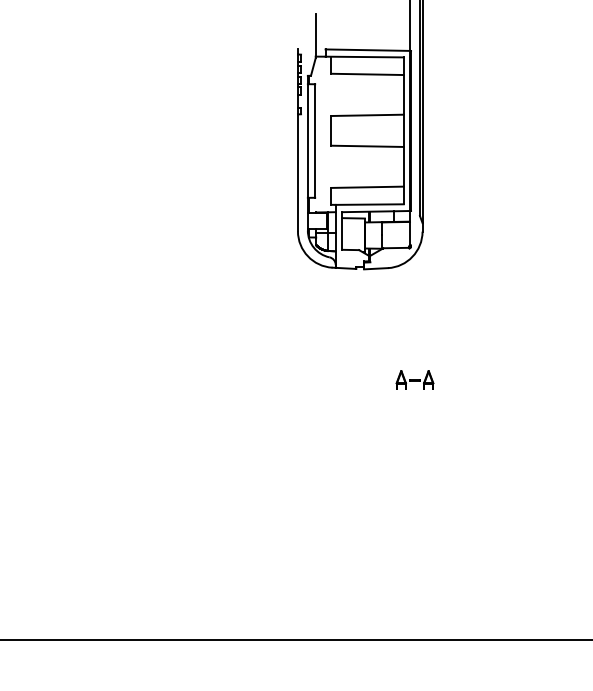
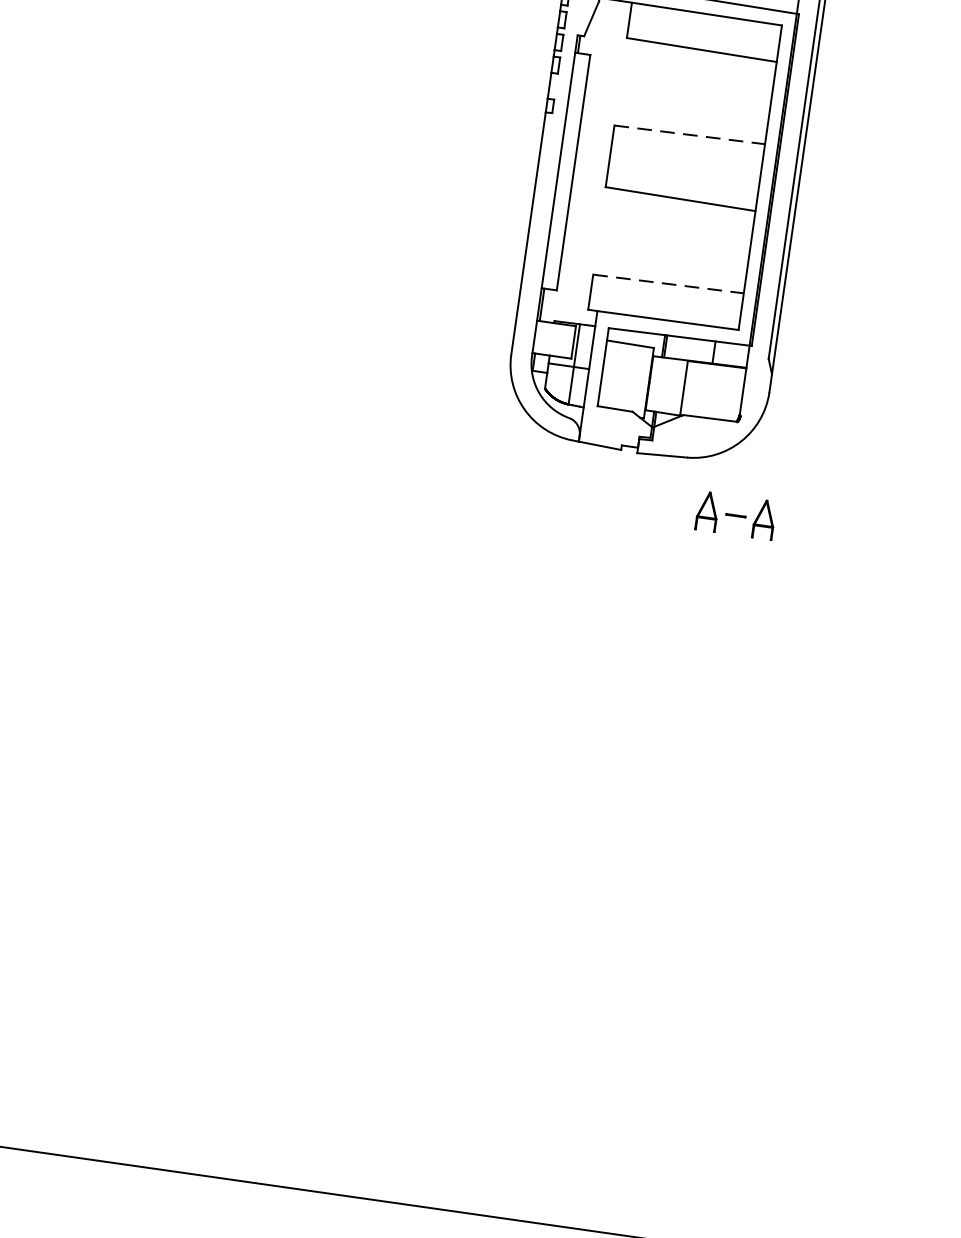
line: (368, 115) -> (691, 135), solid -> dashed
line: (368, 187) -> (670, 284), solid -> dashed
part: (414, 379) -> (735, 513), moved

